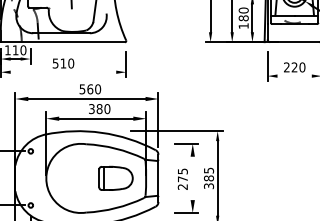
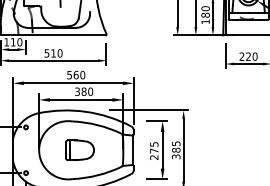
line: (63, 71) -> (53, 60), added
line: (294, 76) -> (248, 64), added
part: (115, 177) -> (79, 149), moved
line: (192, 177) -> (162, 149), added

